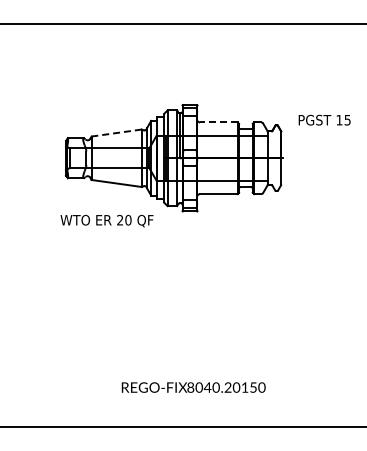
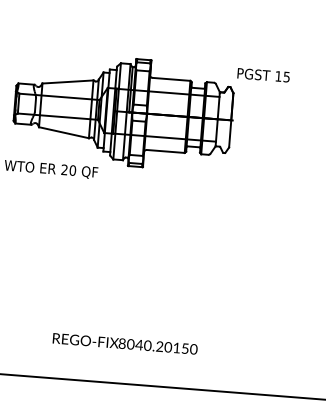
text: (324, 119) -> (263, 74), moved
line: (218, 122) -> (171, 79), dashed -> solid
line: (116, 133) -> (67, 82), dashed -> solid

